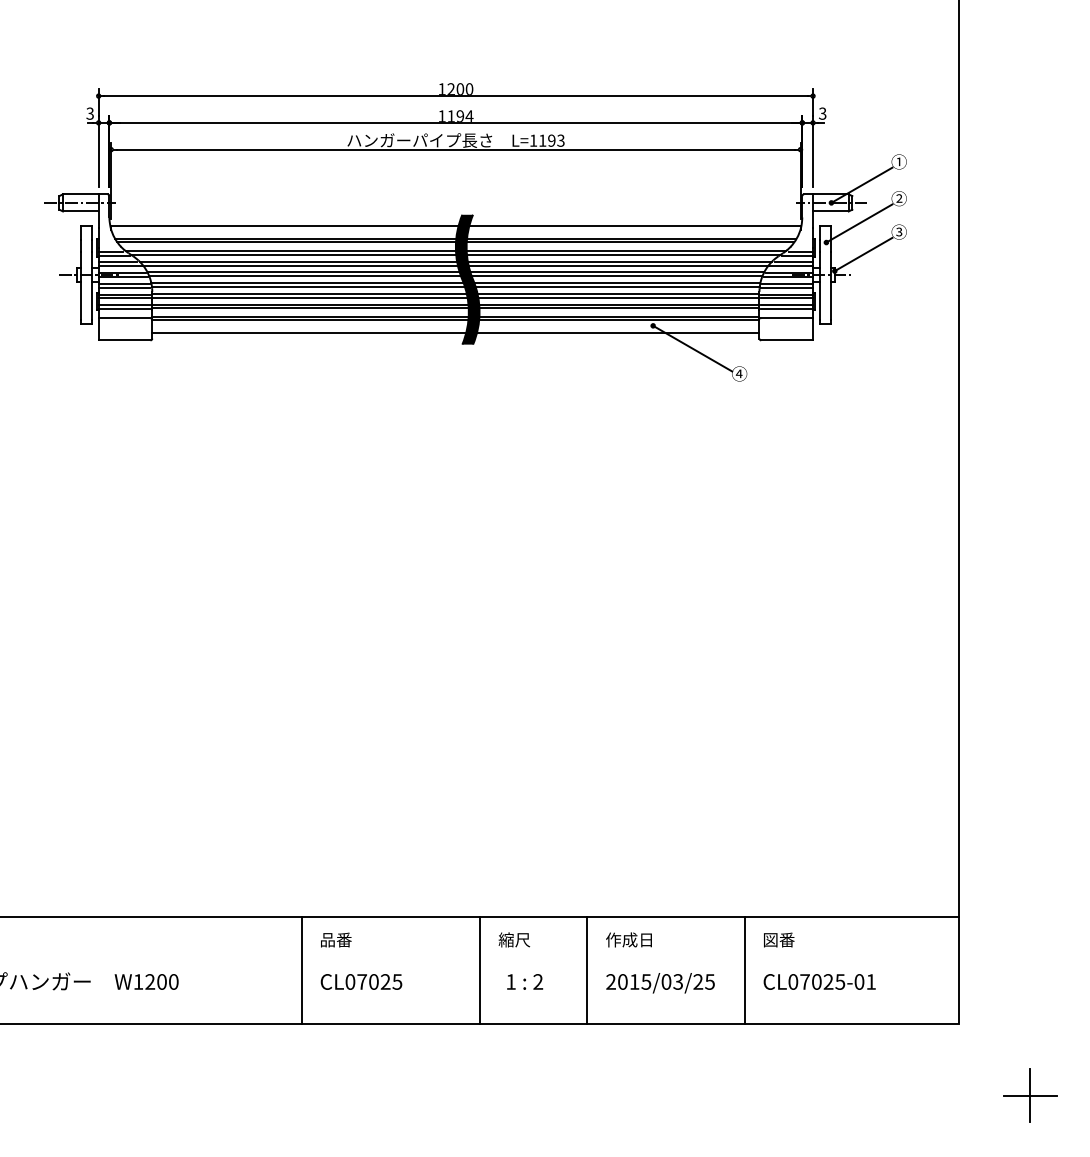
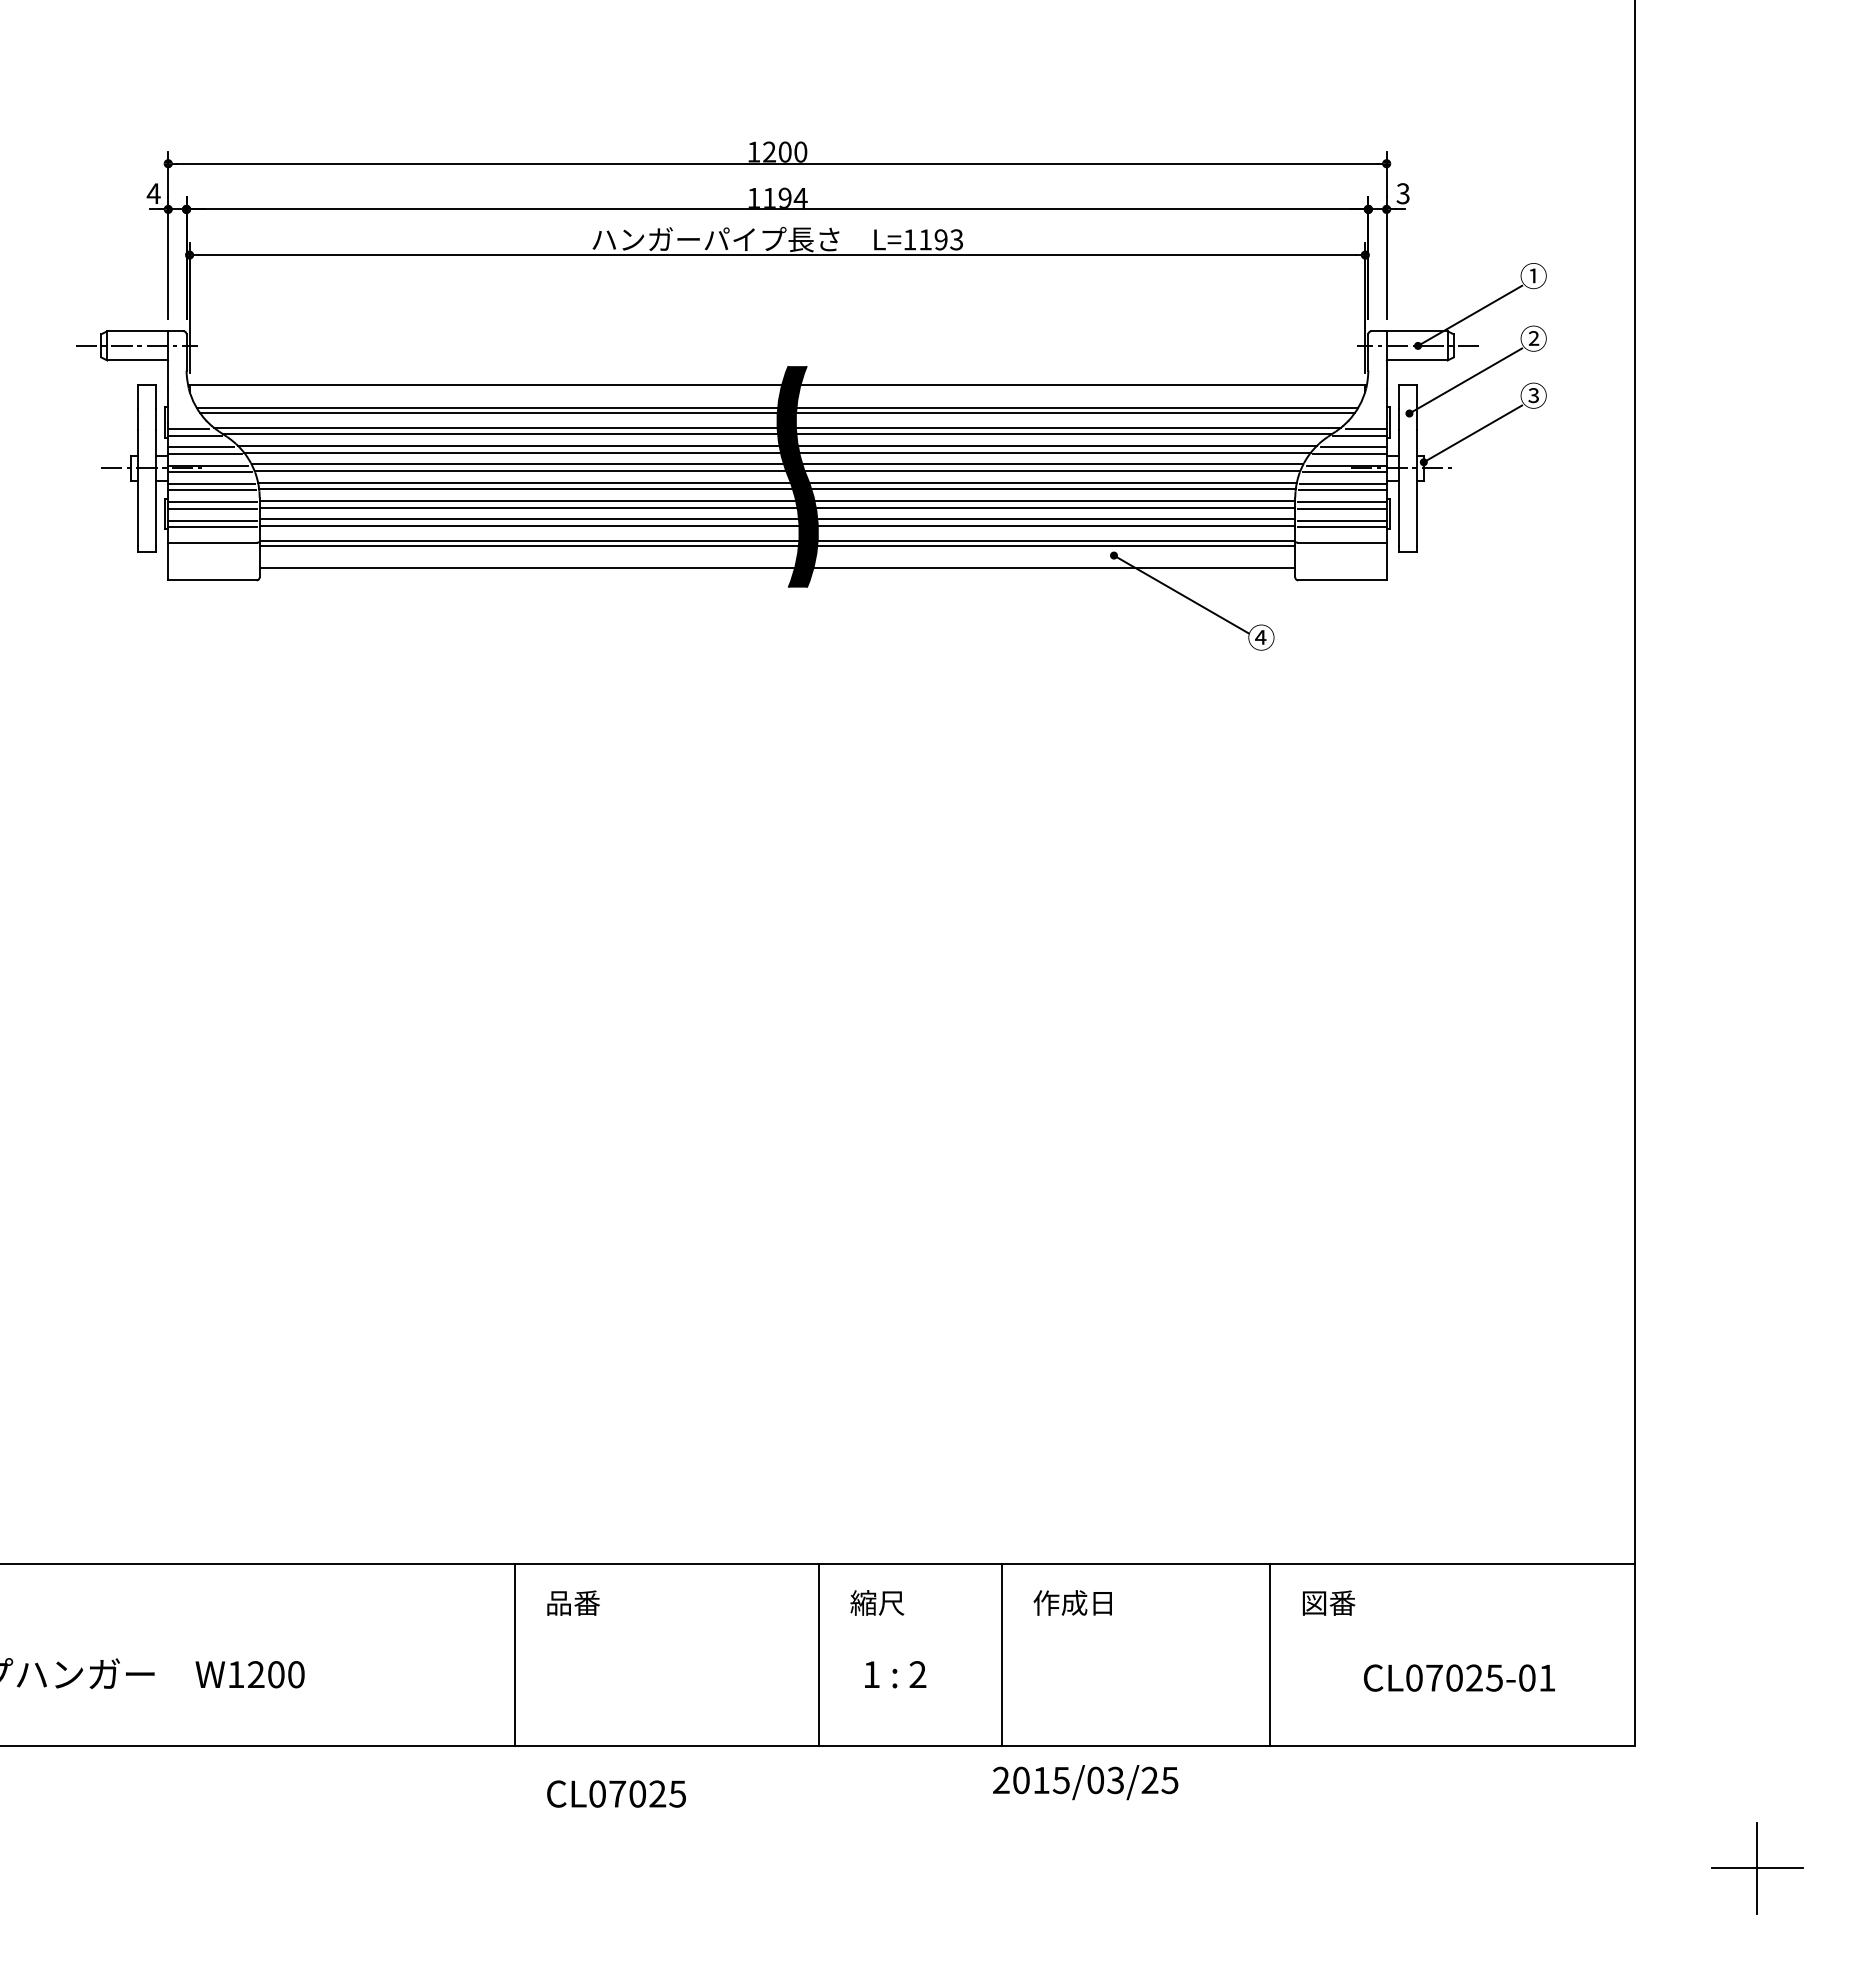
text: (90, 113) -> (154, 193), 3 -> 4
text: (361, 981) -> (616, 1793), moved
text: (819, 981) -> (1459, 1677), moved
text: (660, 983) -> (1085, 1783), moved

